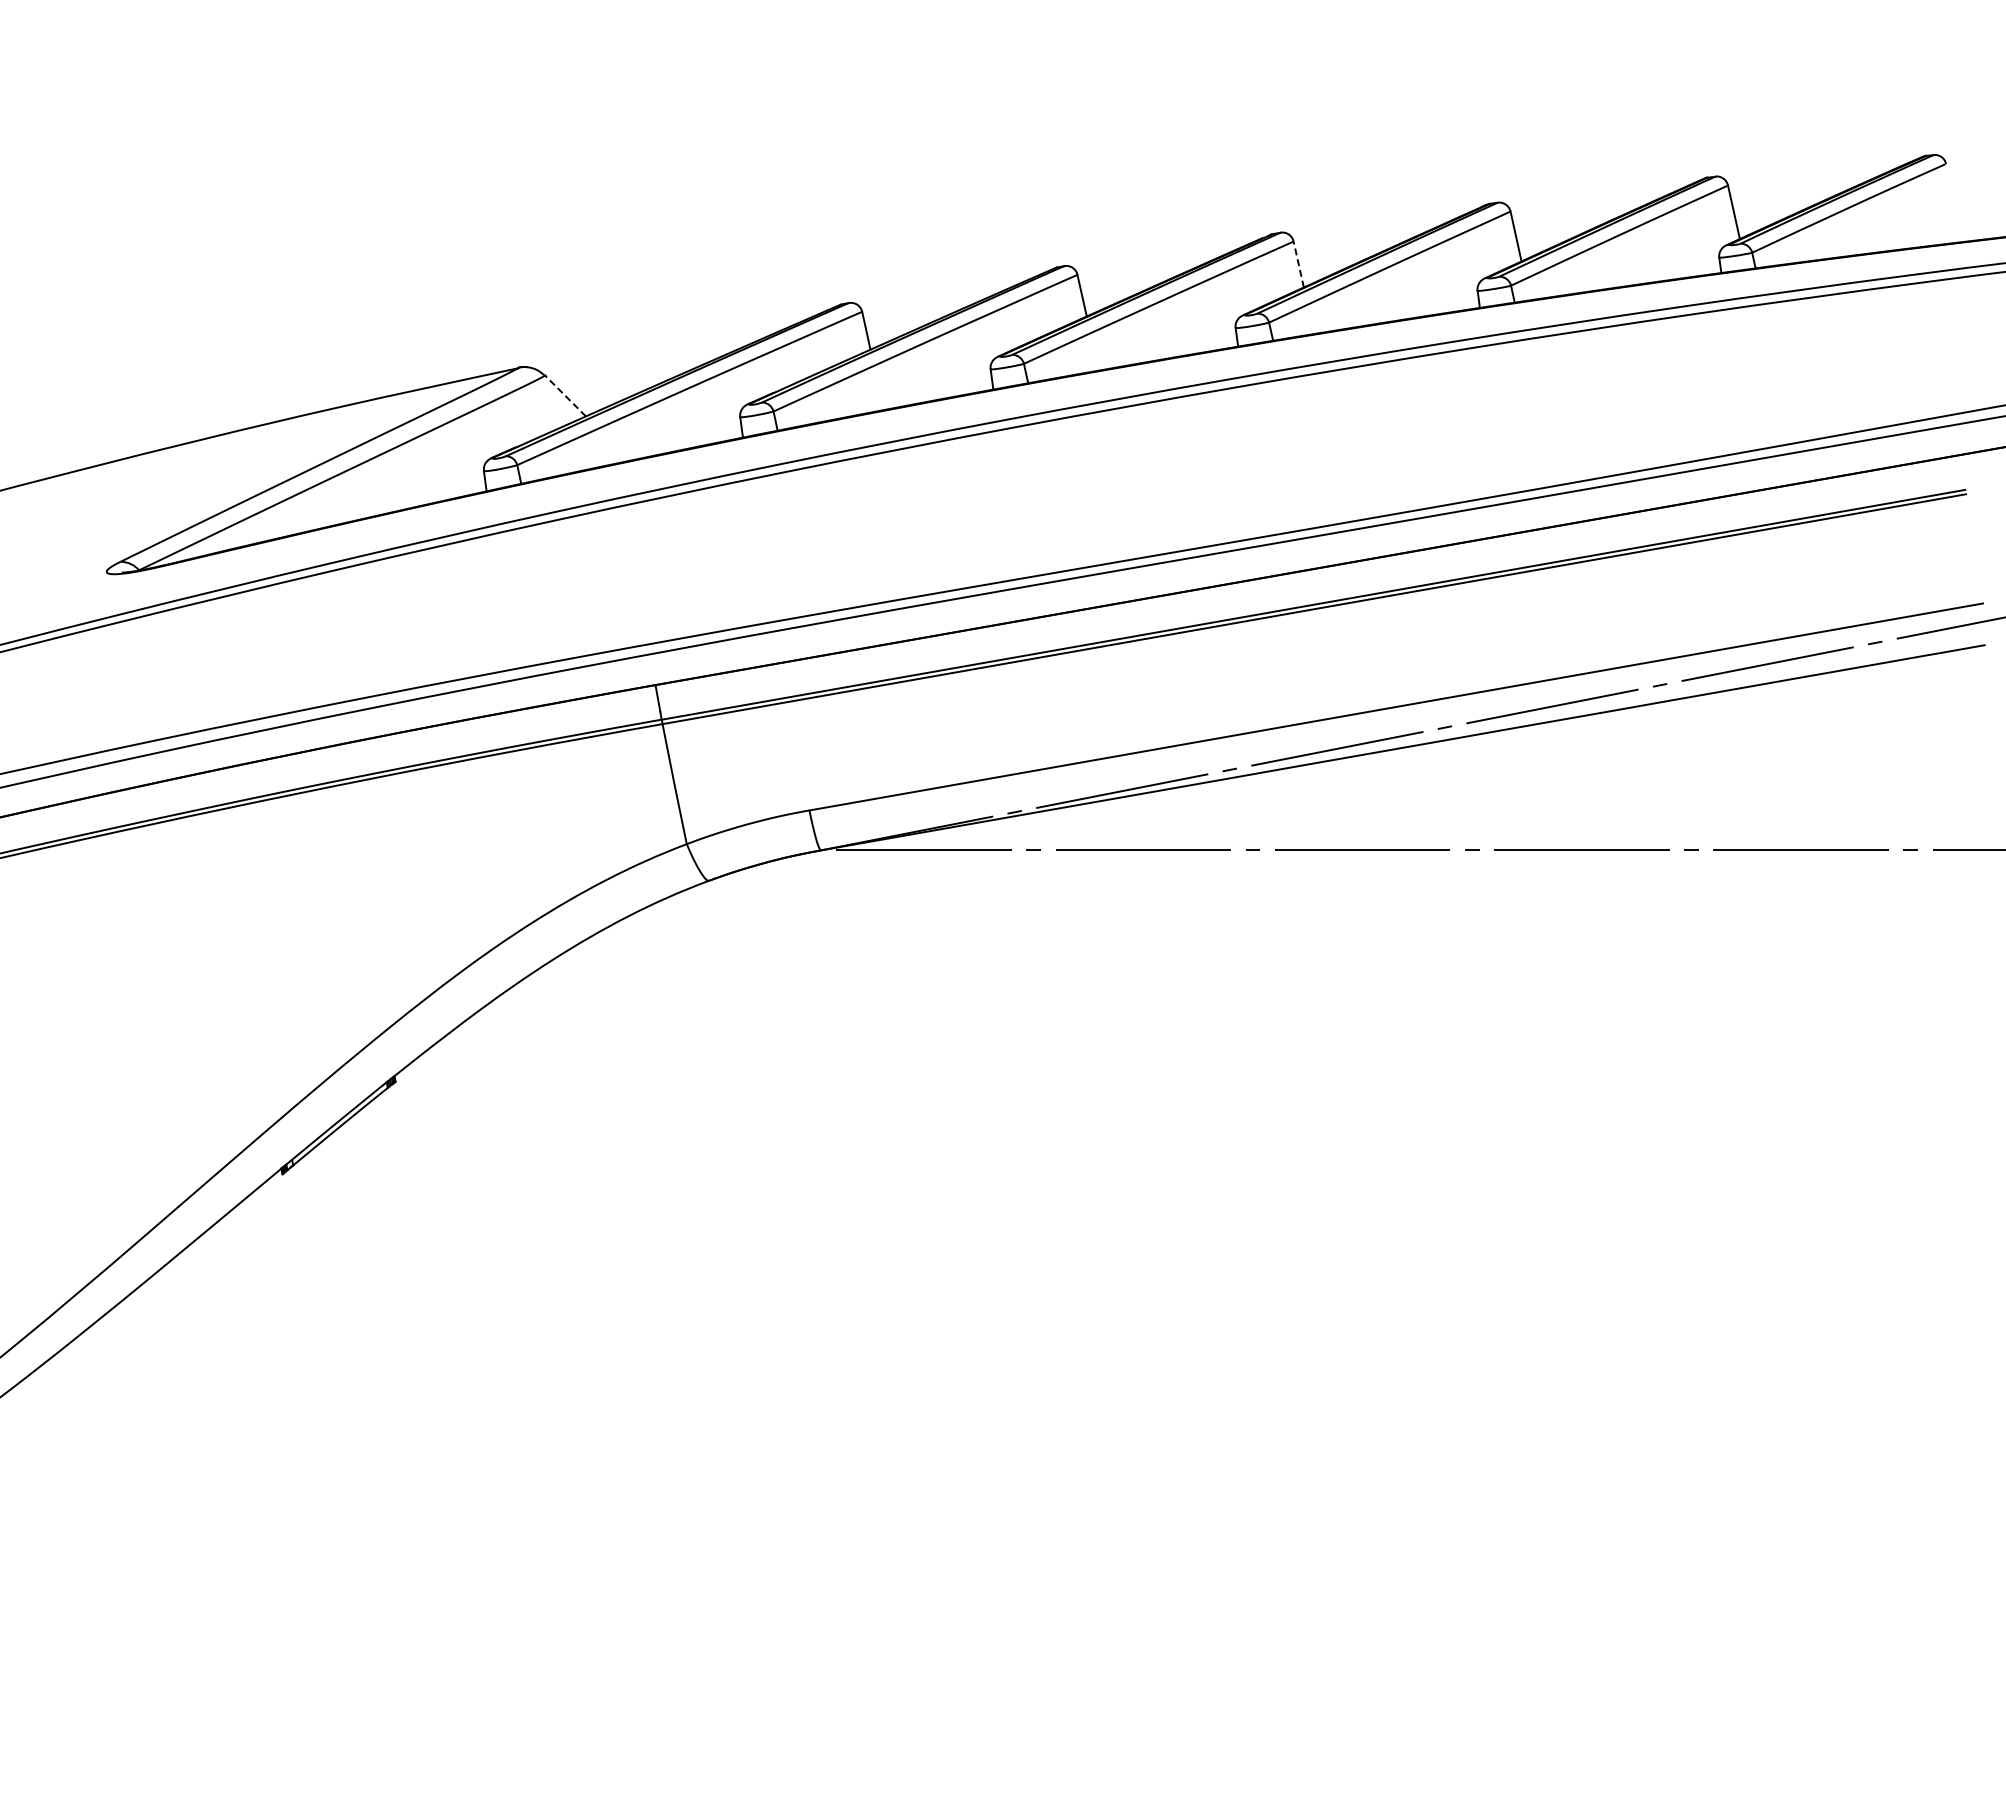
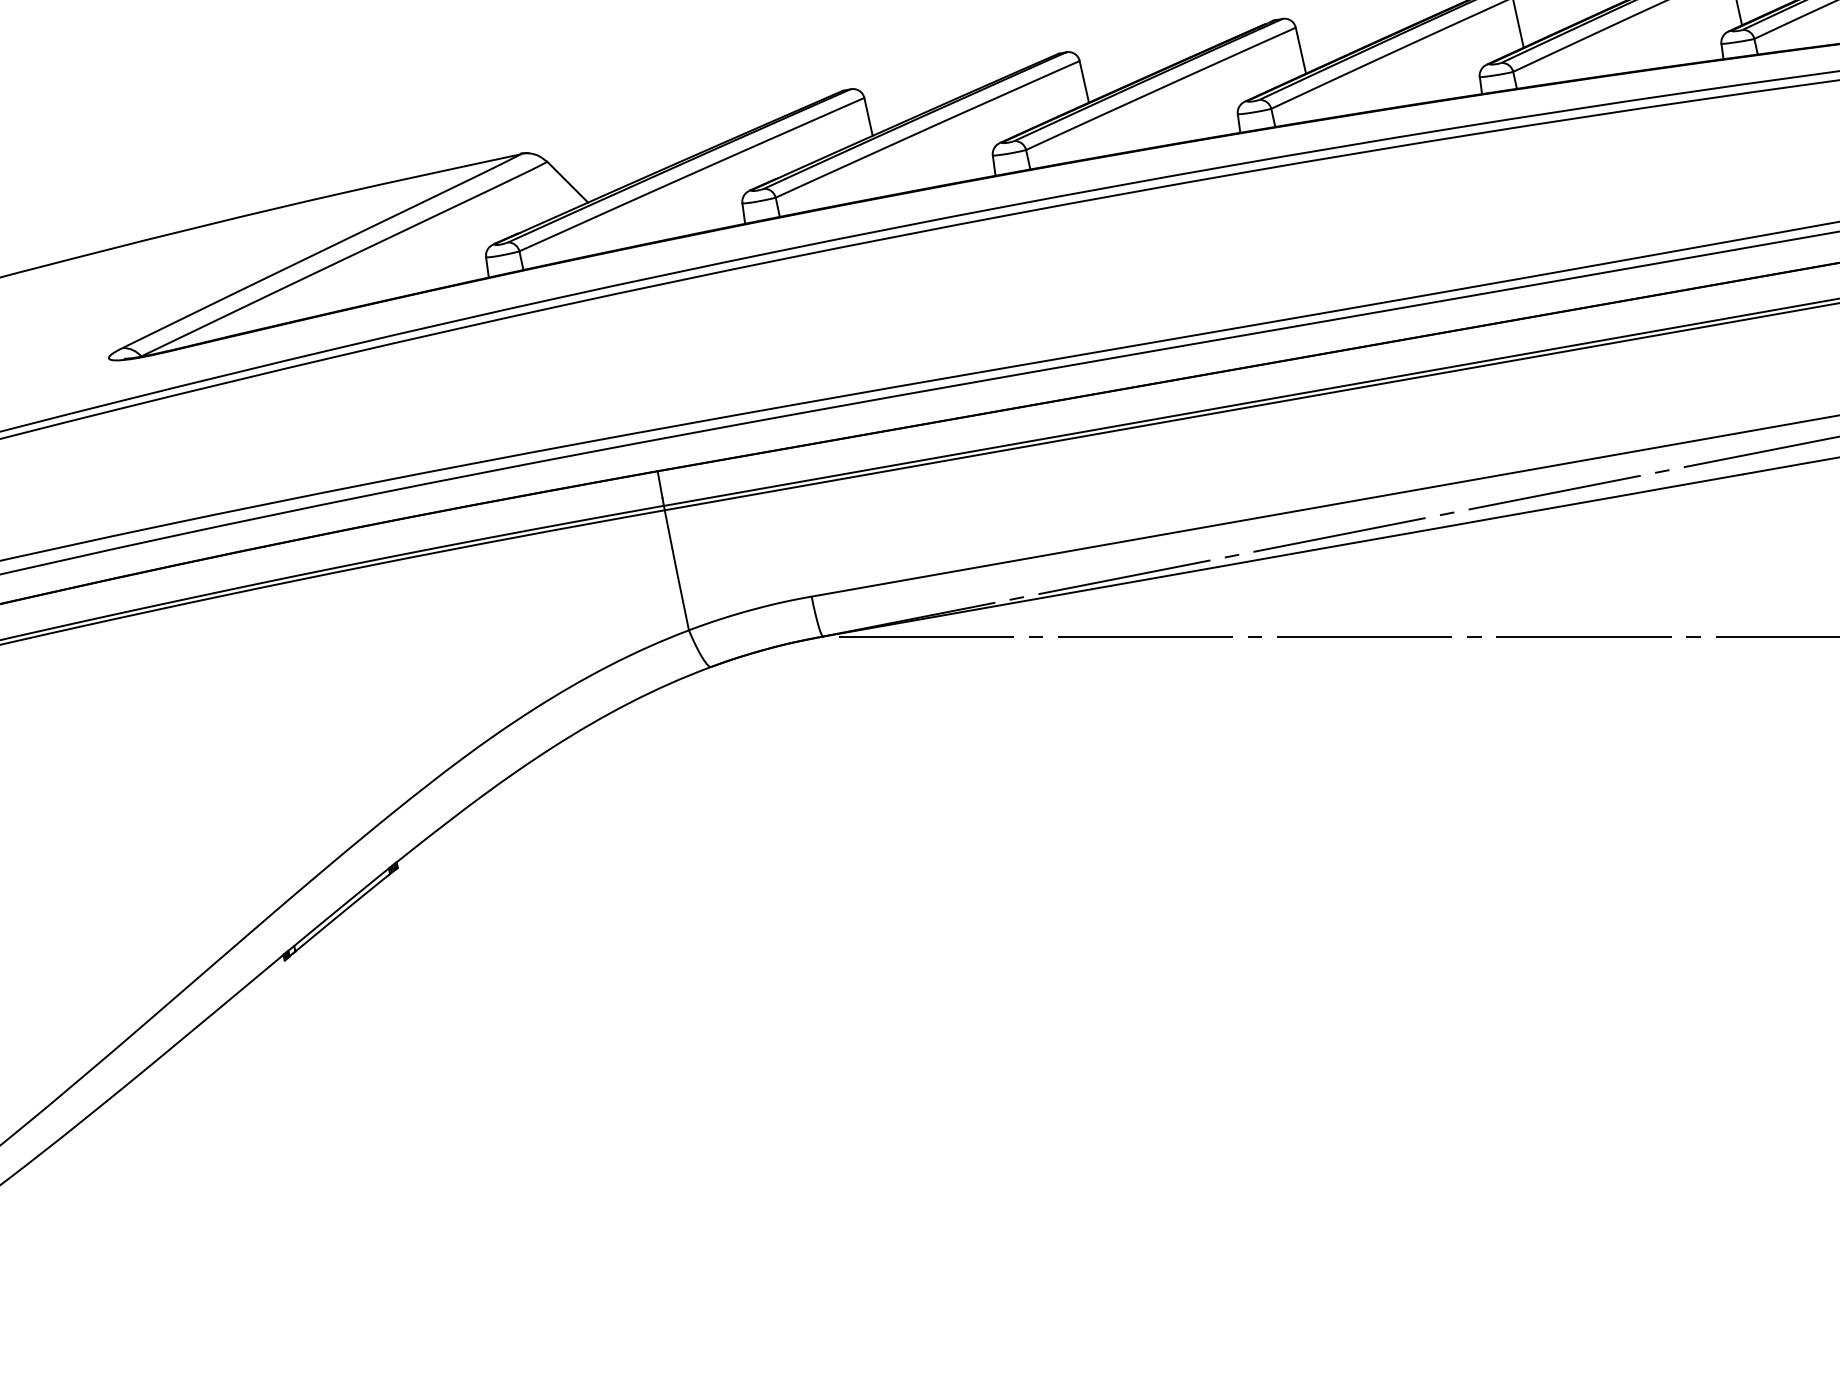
line: (1298, 264) -> (1300, 50), dashed -> solid
line: (565, 395) -> (567, 181), dashed -> solid

